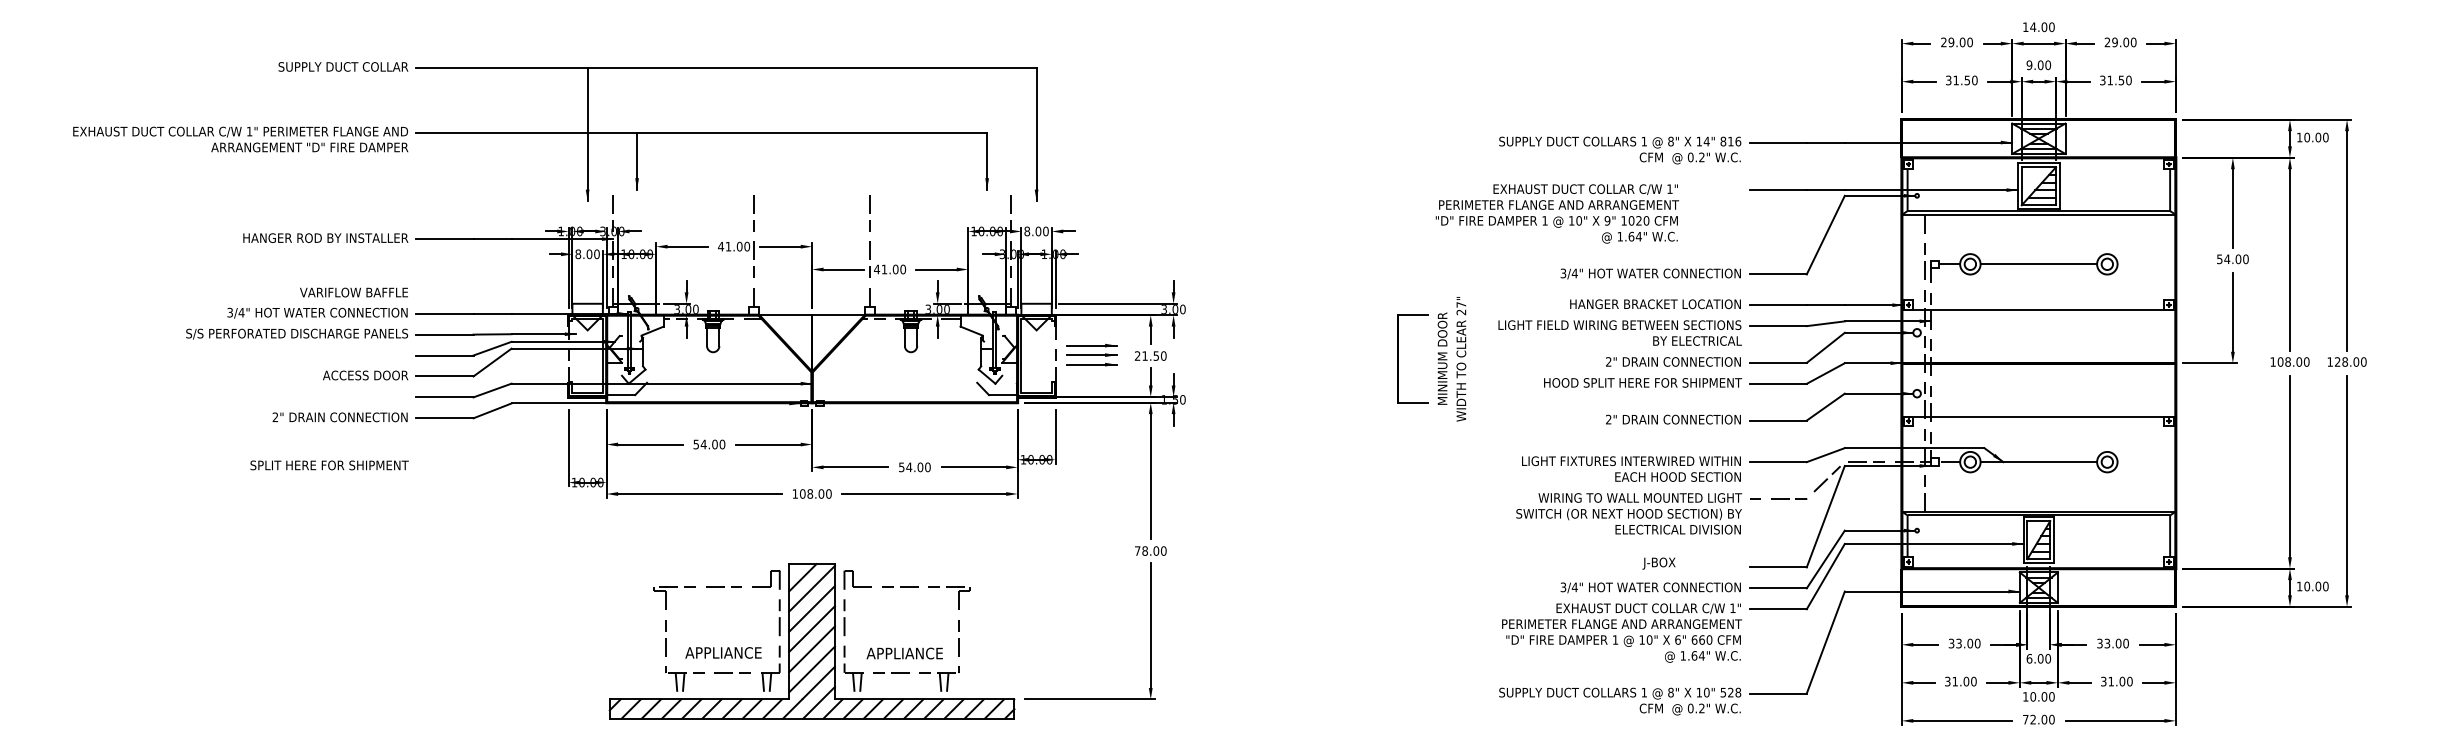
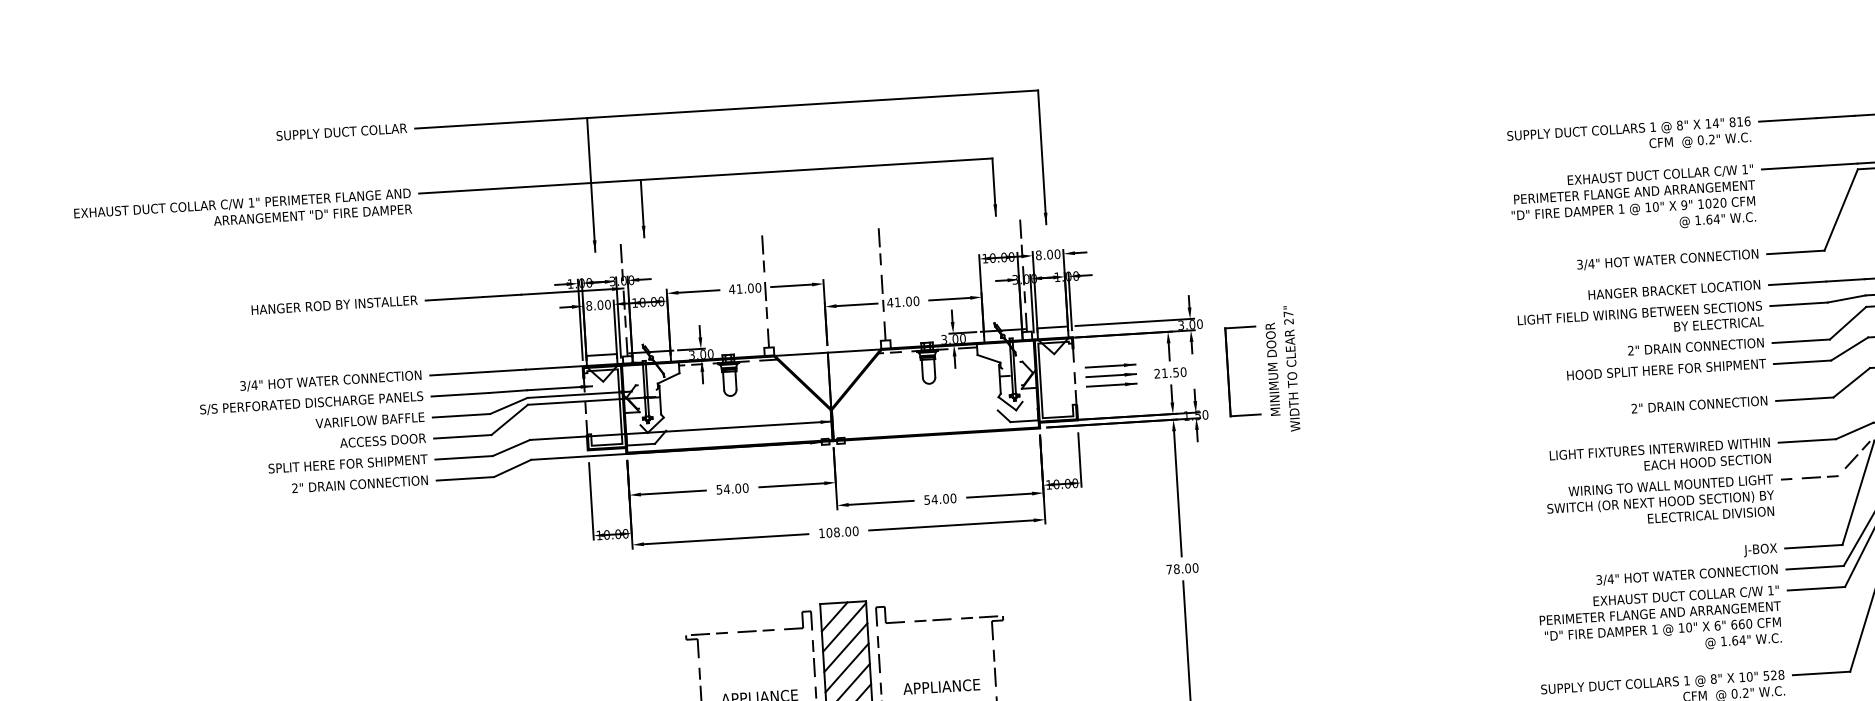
text: (1556, 213) -> (1632, 200), moved
text: (353, 292) -> (369, 420), moved
part: (1431, 359) -> (1261, 370), moved
text: (329, 465) -> (348, 464), moved
text: (1658, 563) -> (1759, 550), moved

